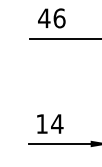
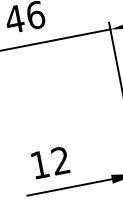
text: (57, 123) -> (60, 160), 14 -> 12

